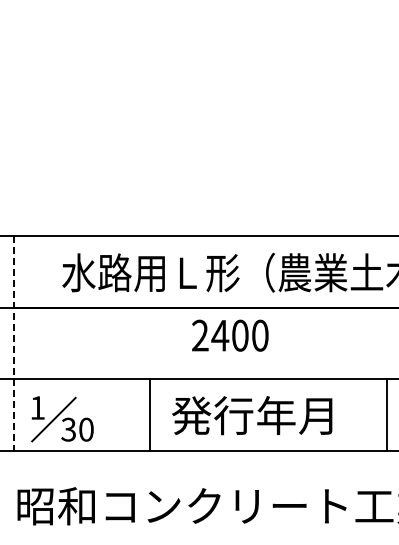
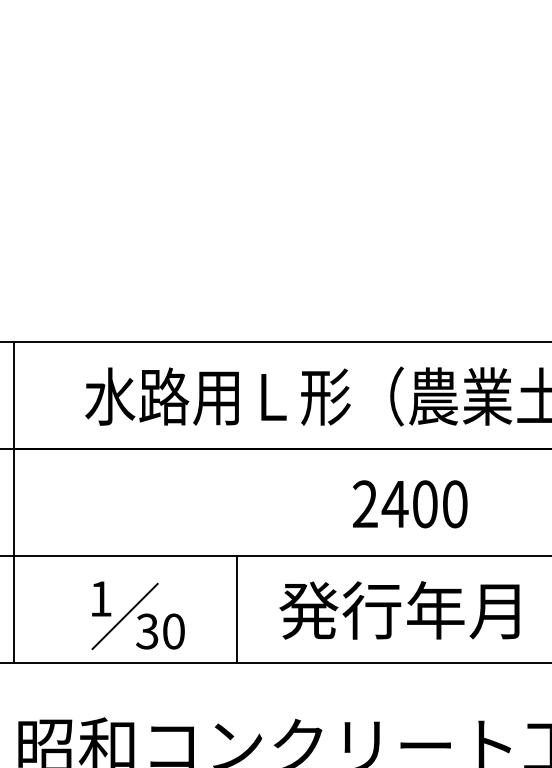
text: (230, 335) -> (410, 503), moved
line: (14, 344) -> (13, 503), dashed -> solid
line: (150, 414) -> (236, 608), moved
text: (252, 415) -> (400, 610), moved
part: (62, 419) -> (138, 616), moved

